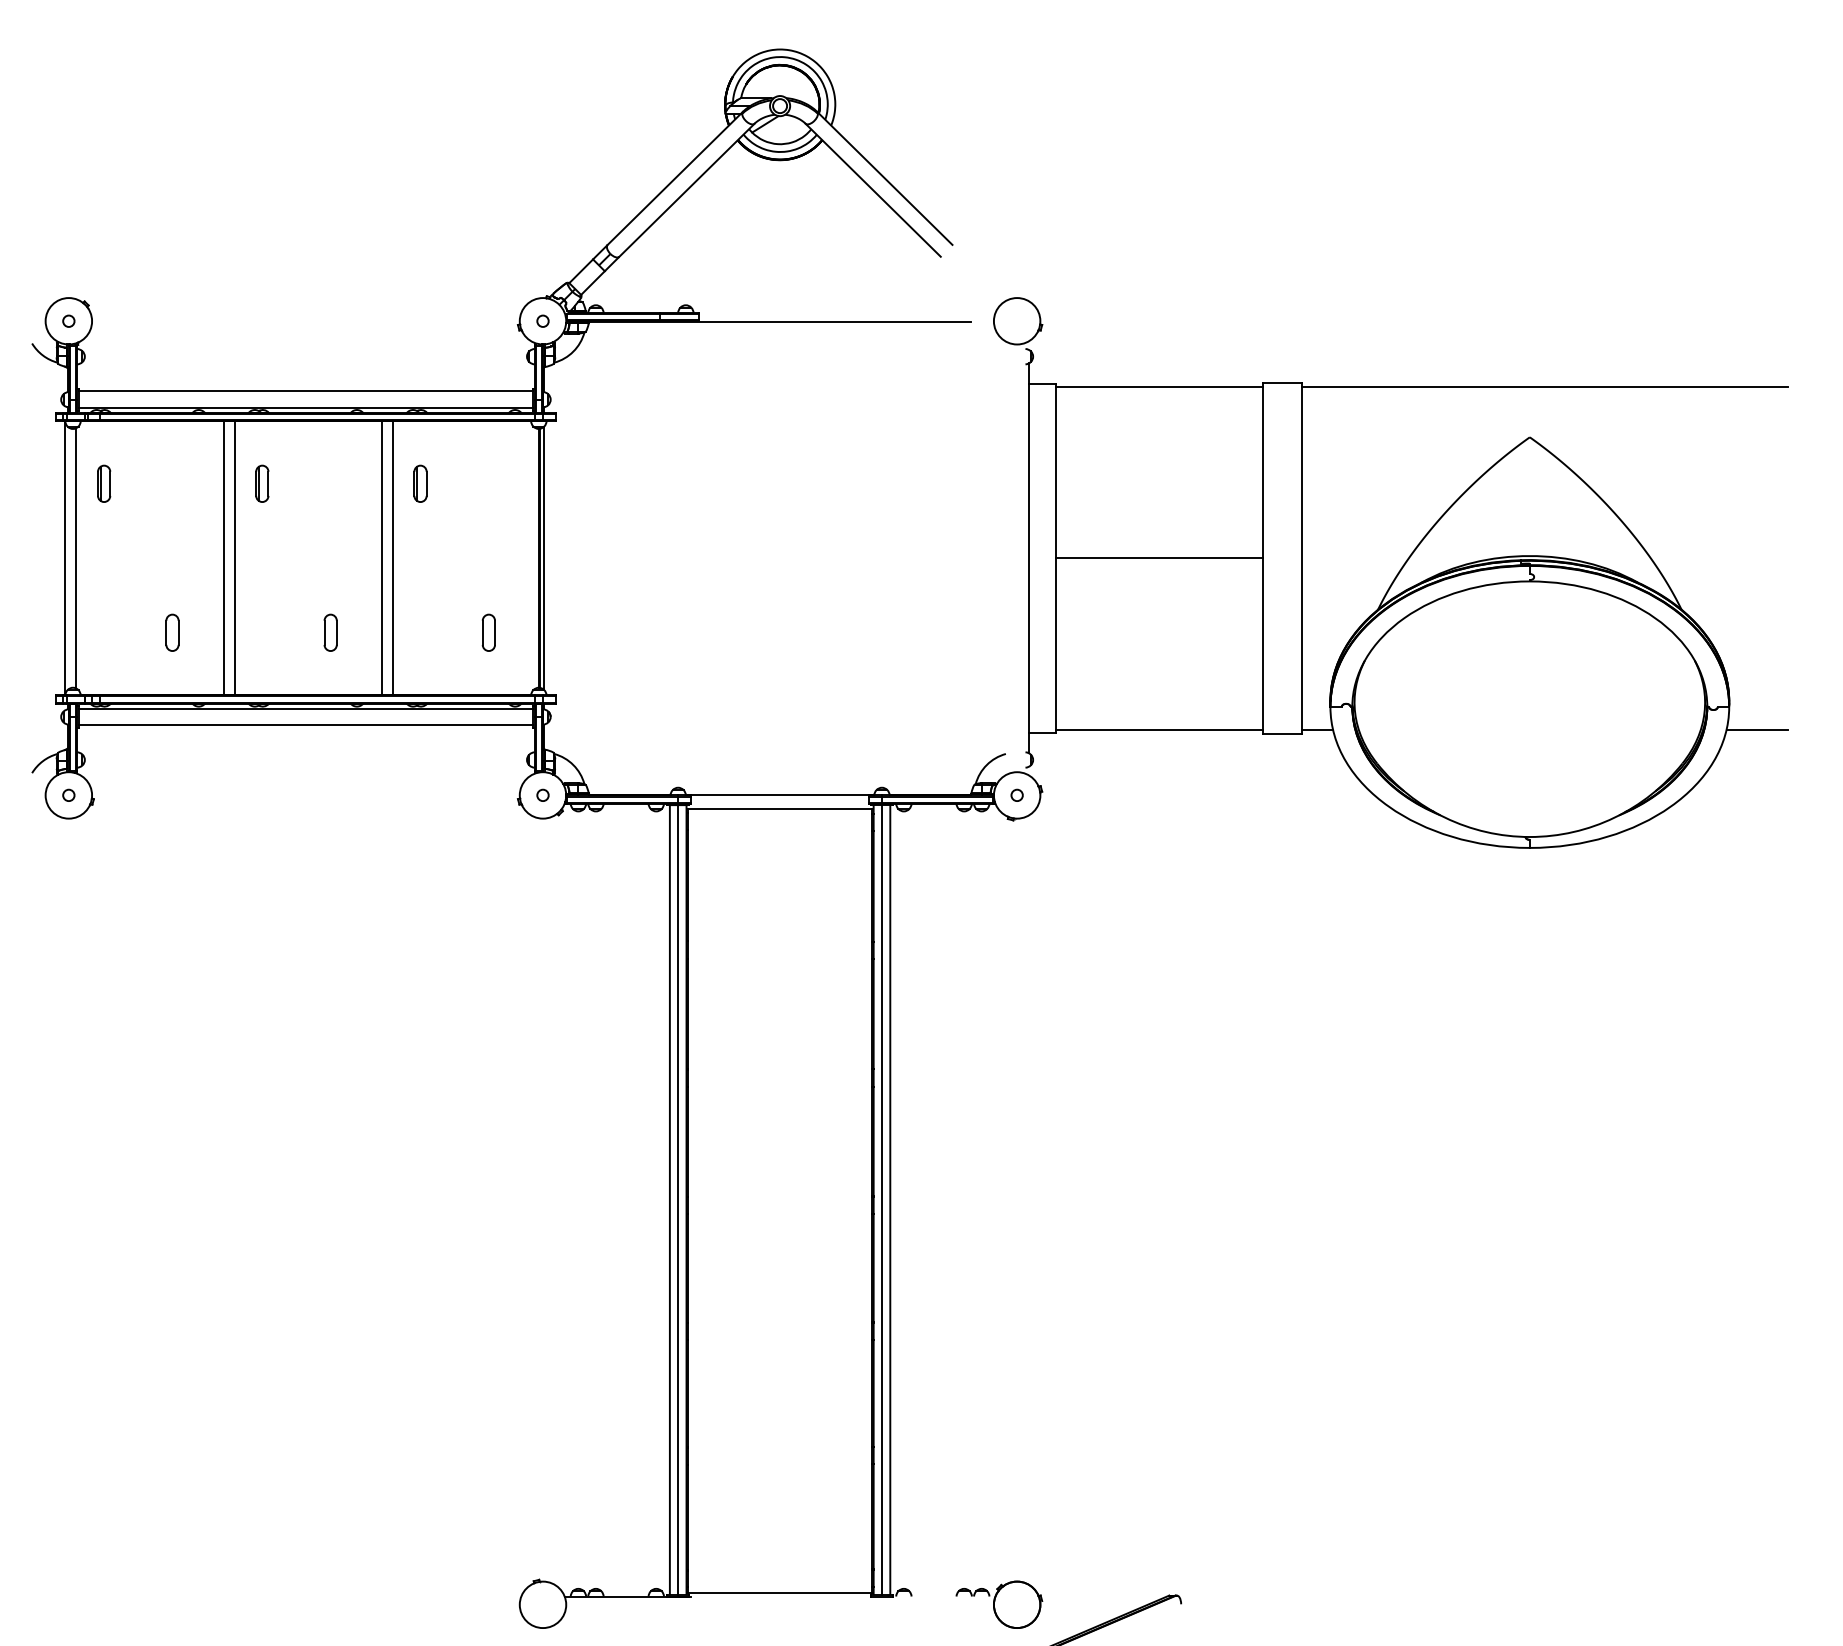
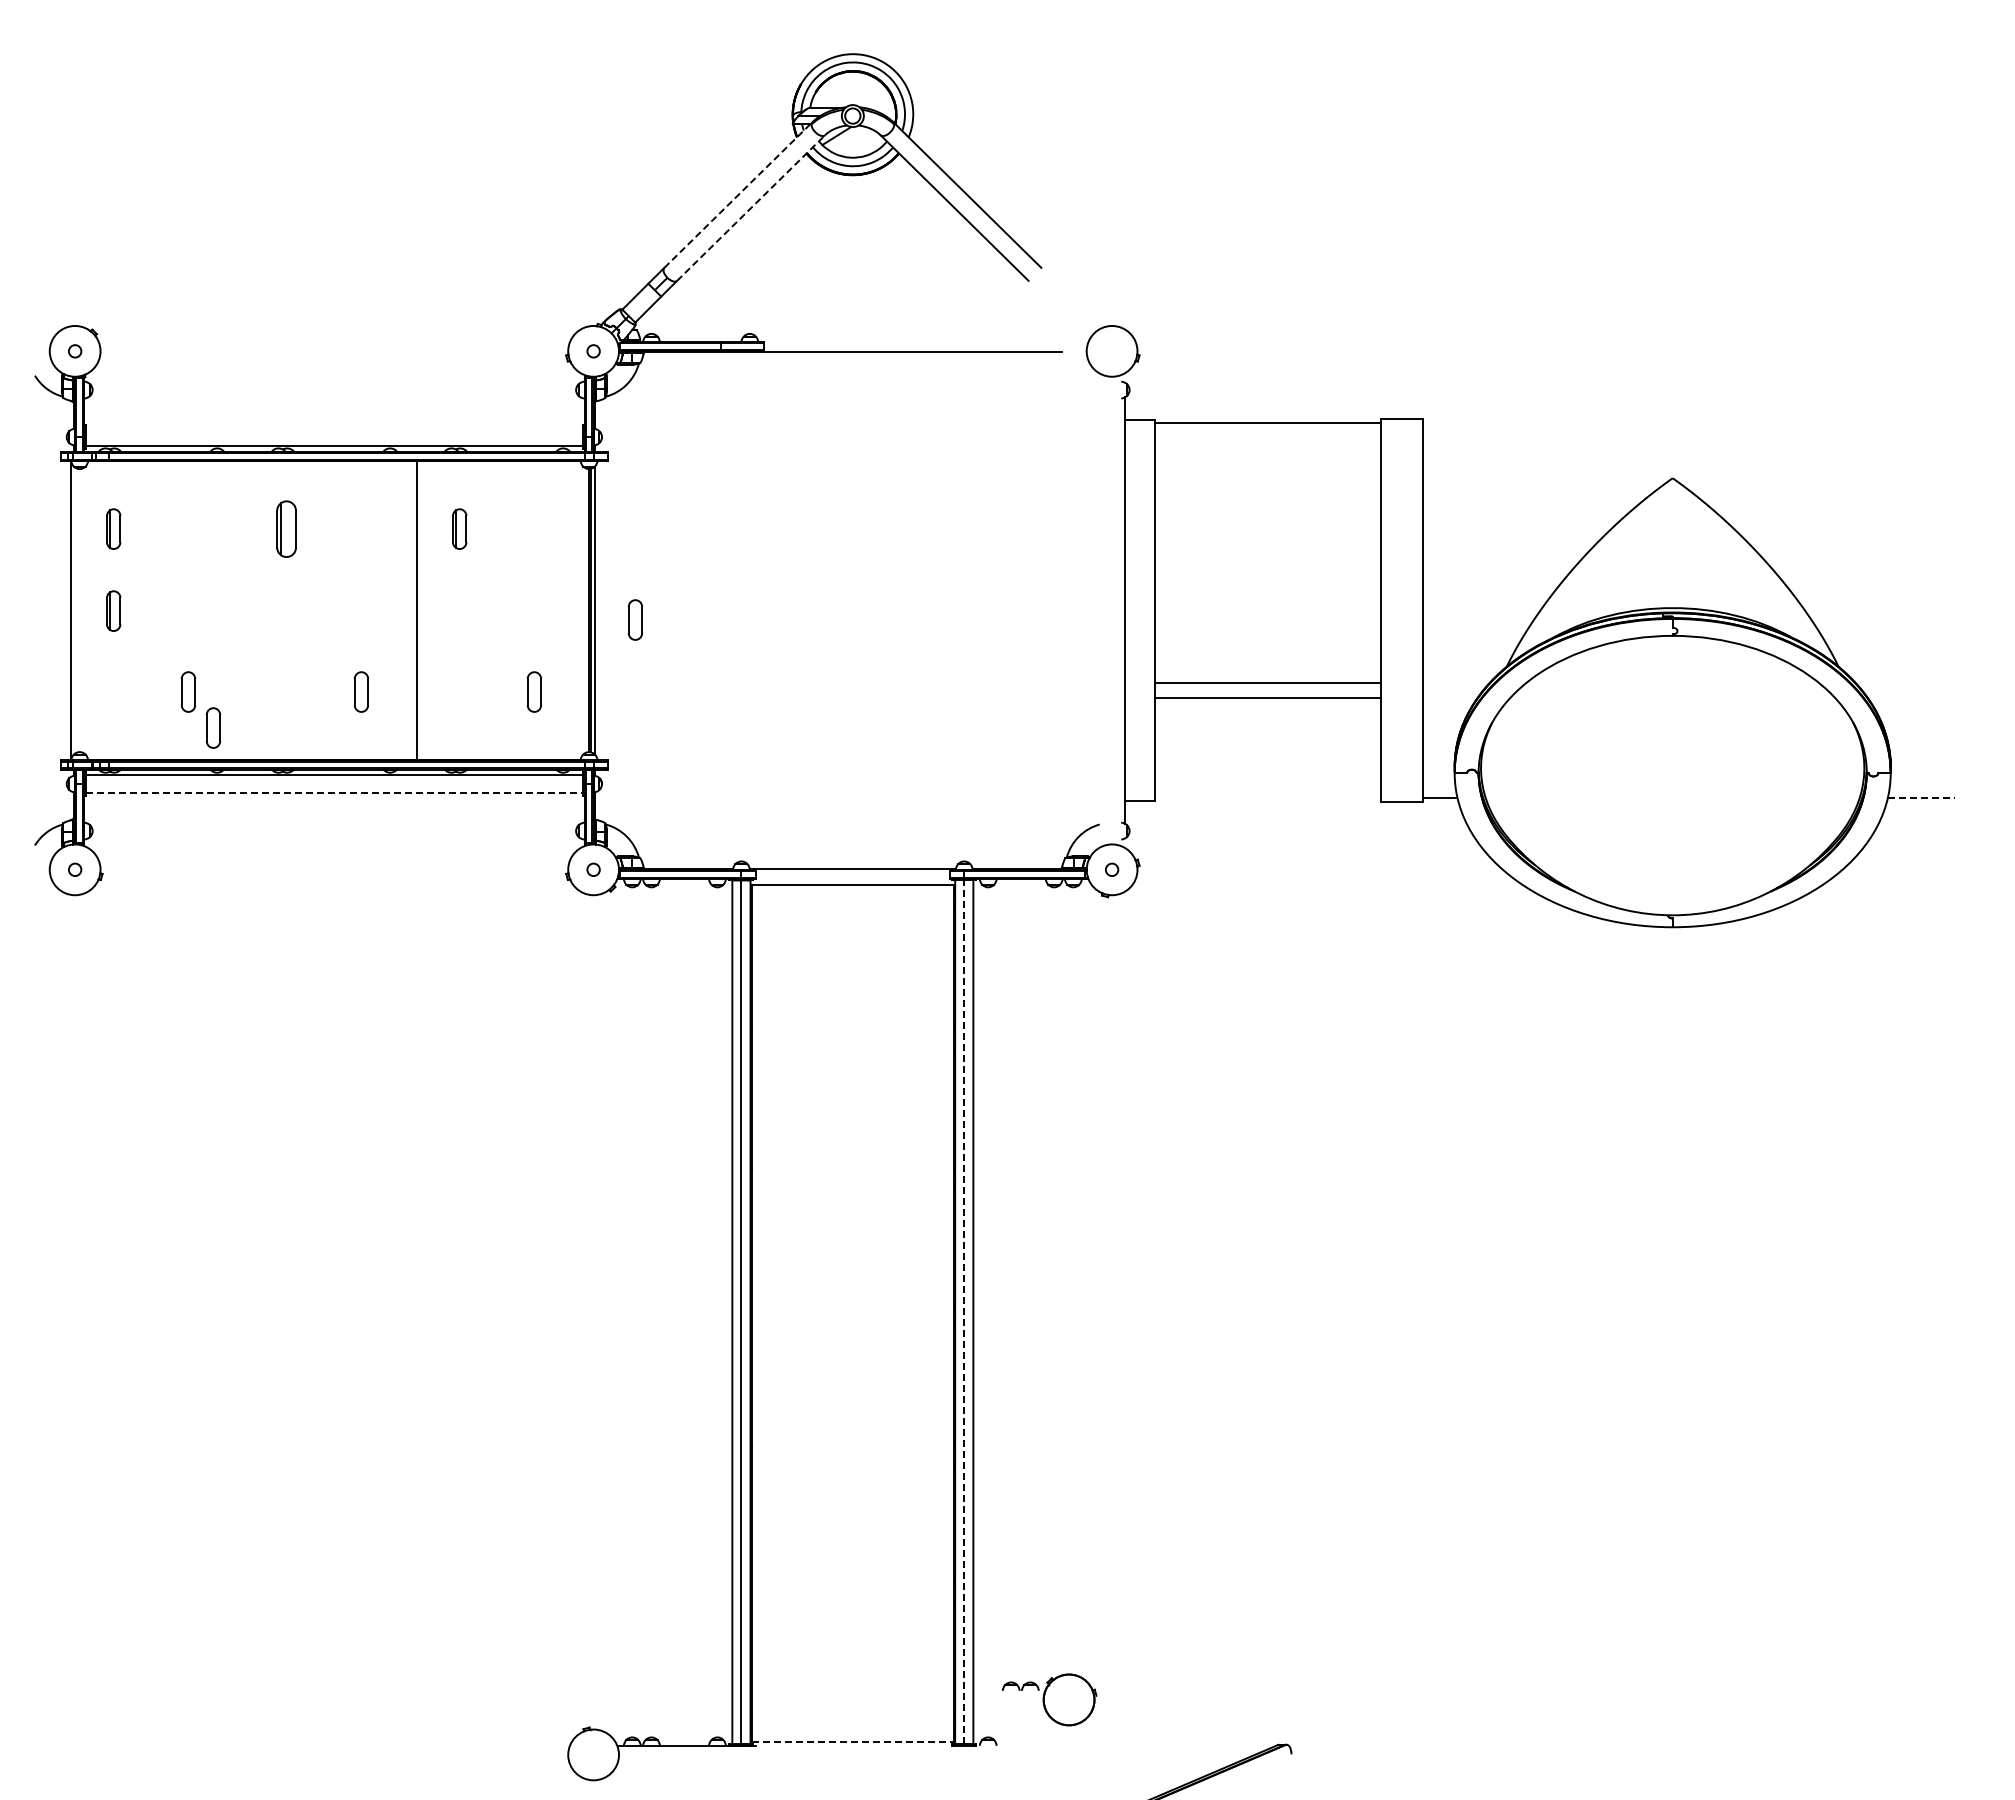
line: (675, 178) -> (738, 195), solid -> dashed
line: (687, 190) -> (751, 208), solid -> dashed
line: (1544, 387) -> (1688, 423), removed
line: (306, 391) -> (334, 428), removed
part: (262, 483) -> (286, 528), size x1.4
line: (76, 558) -> (83, 610), removed
part: (103, 558) -> (113, 610), added
line: (223, 558) -> (244, 610), removed
line: (234, 558) -> (256, 610), removed
line: (392, 558) -> (429, 610), removed
line: (1159, 558) -> (1267, 682), moved
part: (580, 566) -> (634, 619), added
part: (194, 665) -> (212, 727), added
line: (306, 725) -> (334, 793), solid -> dashed
line: (1159, 729) -> (1267, 697), moved
line: (1757, 729) -> (1921, 797), solid -> dashed
line: (882, 1199) -> (964, 1311), solid -> dashed
line: (779, 1592) -> (852, 1741), solid -> dashed
part: (999, 1604) -> (1049, 1699), moved

